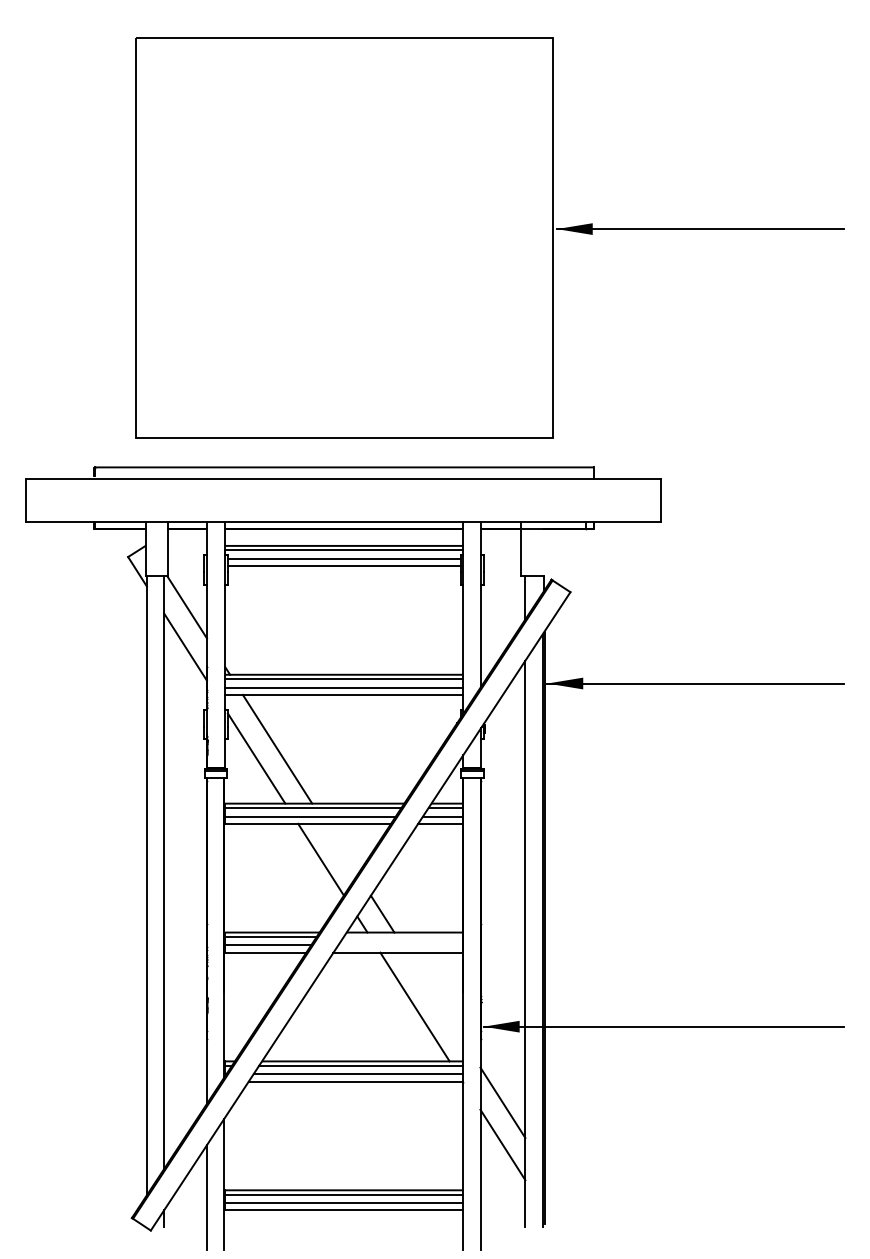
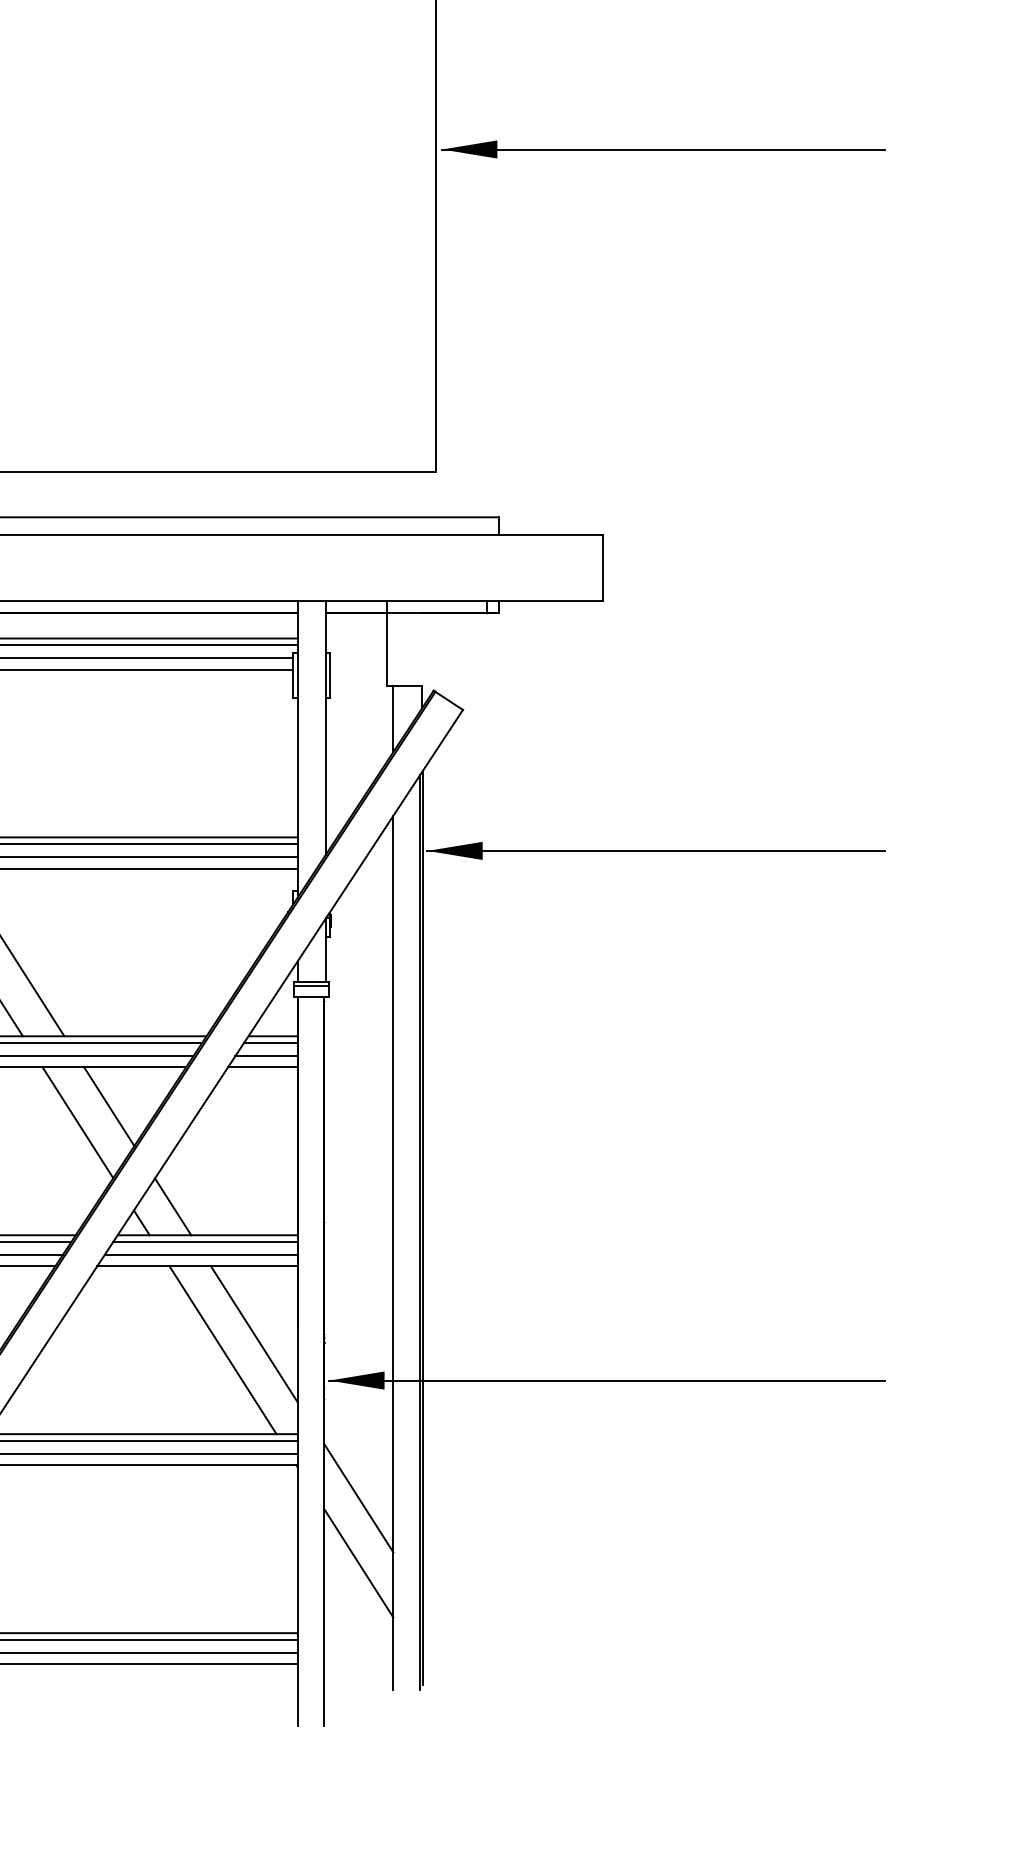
line: (341, 848) -> (109, 1105), added
line: (403, 936) -> (205, 1241), added
line: (400, 945) -> (200, 1255), added
line: (435, 996) -> (254, 1333), added

